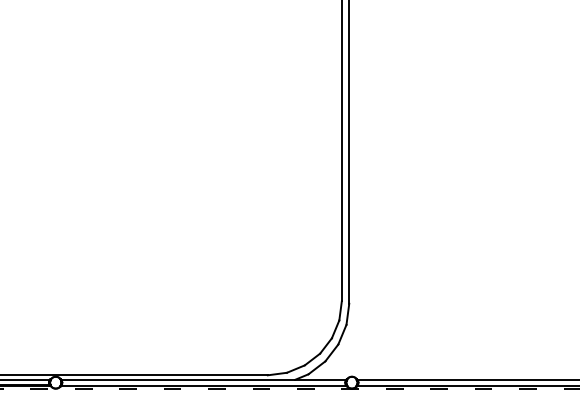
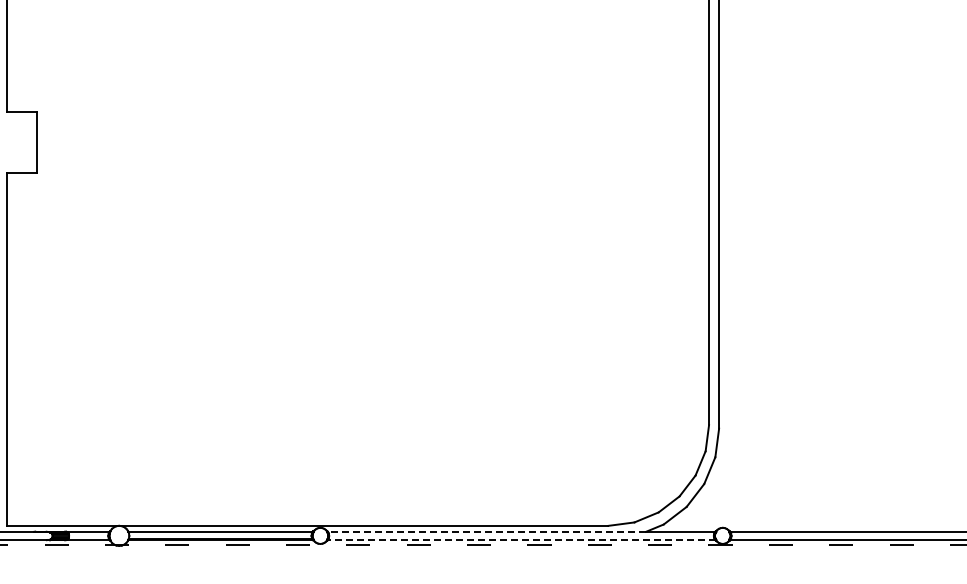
line: (178, 379) -> (486, 531), solid -> dashed
line: (203, 386) -> (521, 540), solid -> dashed

